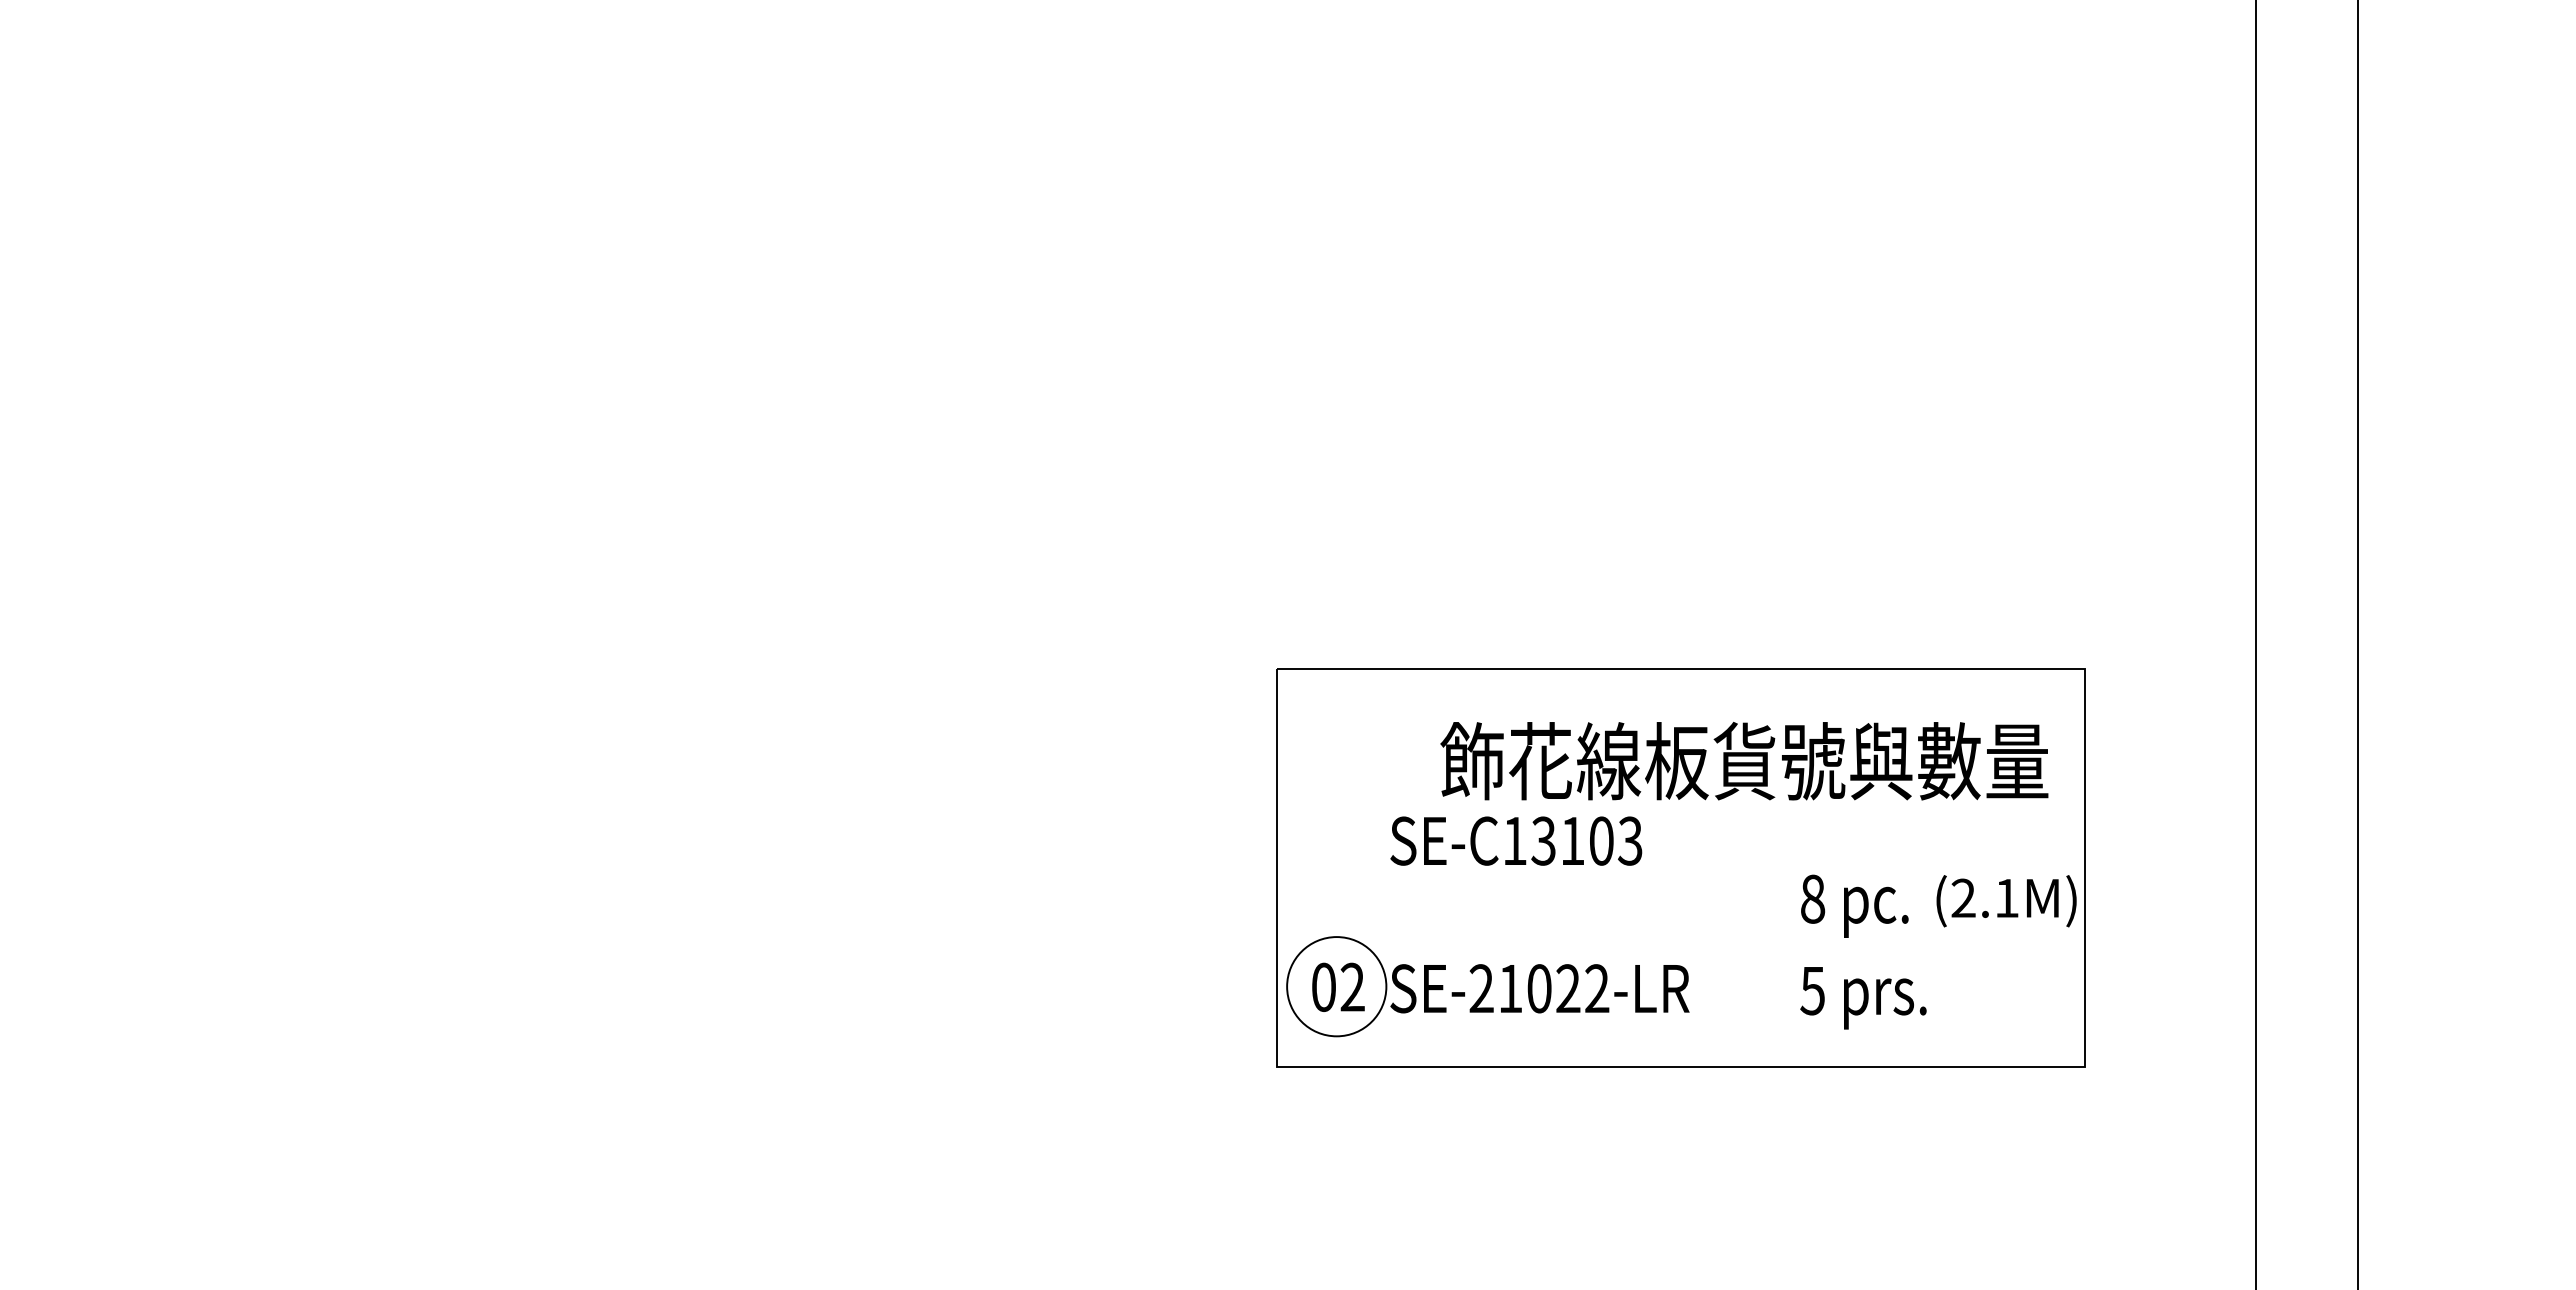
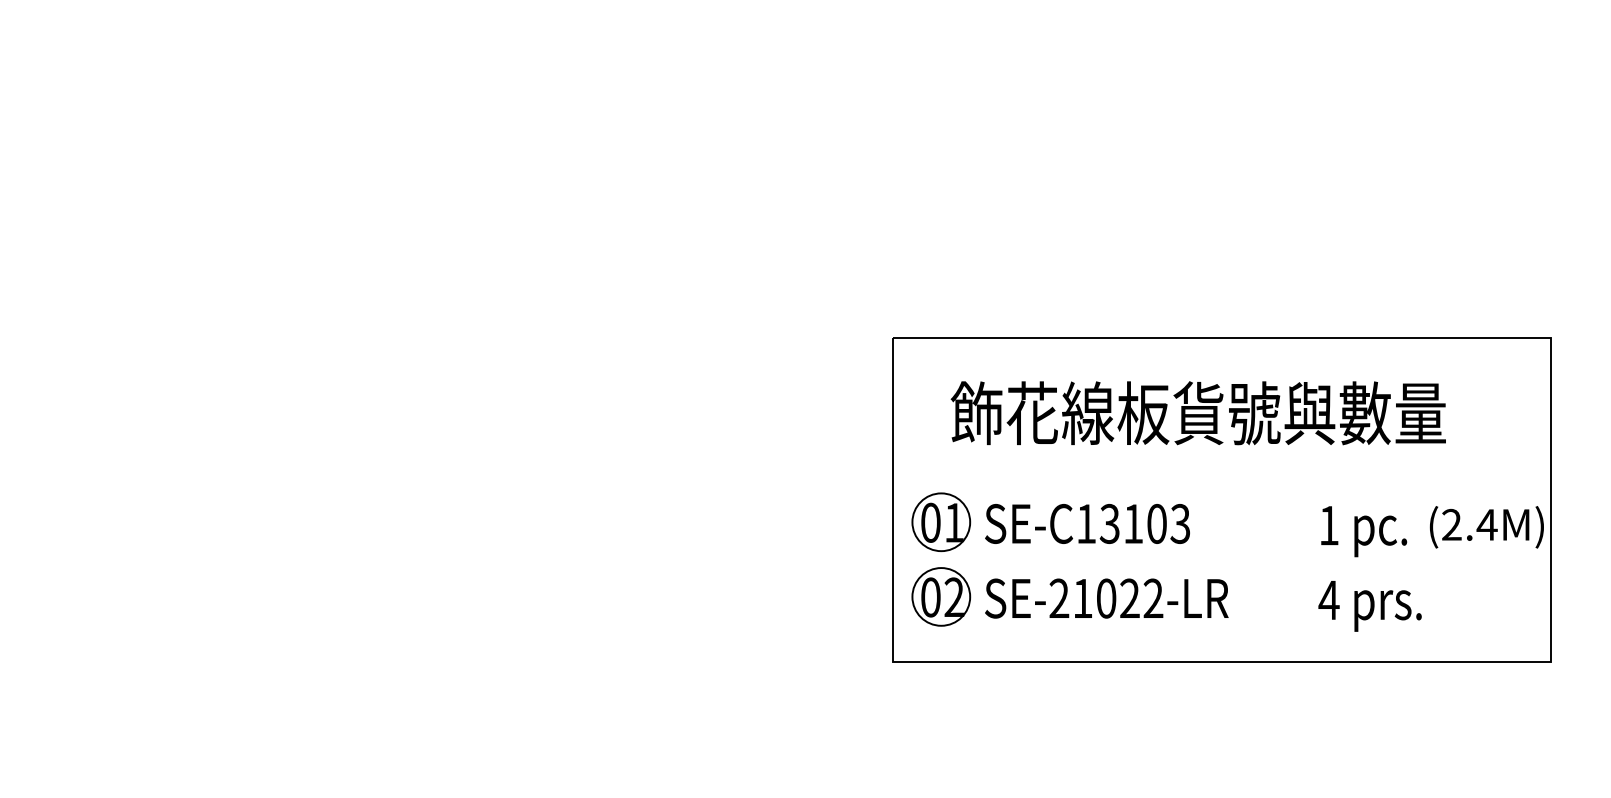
text: (1744, 760) -> (1198, 412), moved
text: (1516, 840) -> (1087, 523), moved
part: (1336, 894) -> (941, 521), added
text: (1813, 898) -> (1329, 525), 8 -> 1
text: (2006, 898) -> (1486, 525), (2.1M) -> (2.4M)
circle: (1336, 986) -> (941, 596), size x0.71
text: (1812, 991) -> (1328, 600), 5 -> 4

